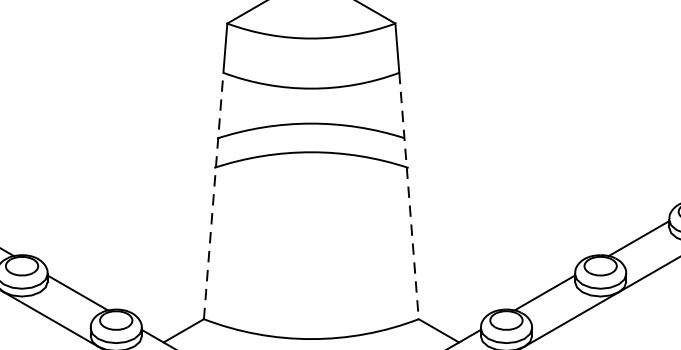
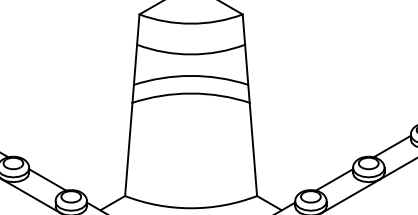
line: (214, 196) -> (131, 120), dashed -> solid
line: (409, 196) -> (251, 120), dashed -> solid

